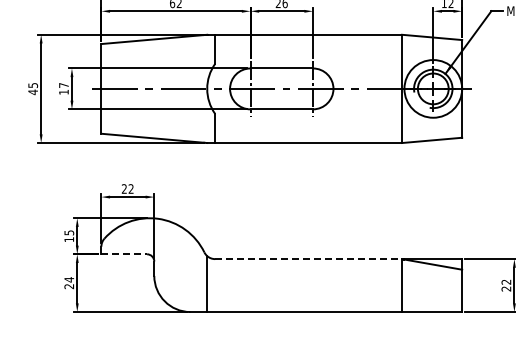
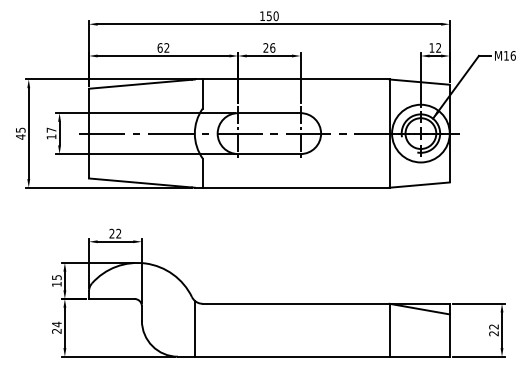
line: (123, 254) -> (111, 299), dashed -> solid
line: (308, 258) -> (296, 303), dashed -> solid

